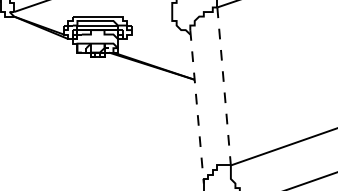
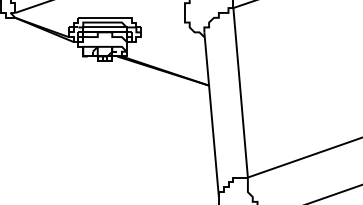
line: (224, 86) -> (241, 92), dashed -> solid
line: (197, 107) -> (212, 115), dashed -> solid

